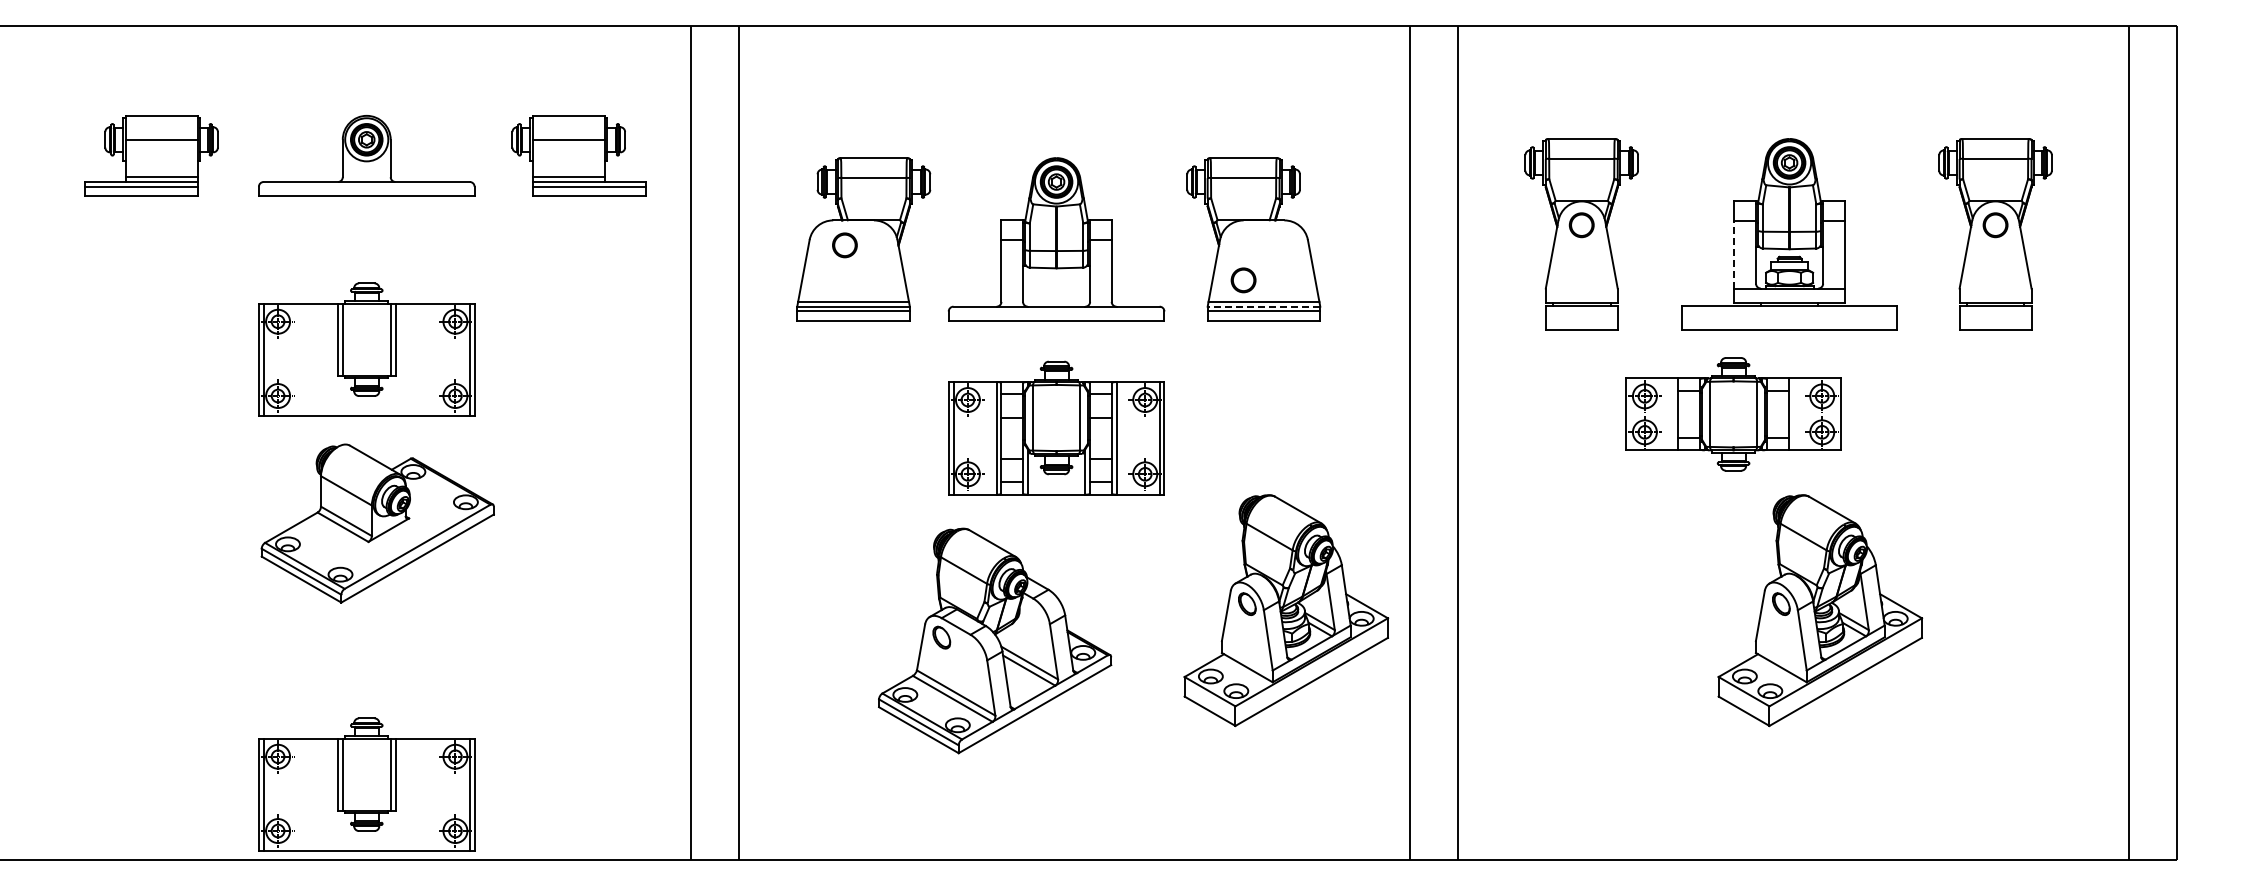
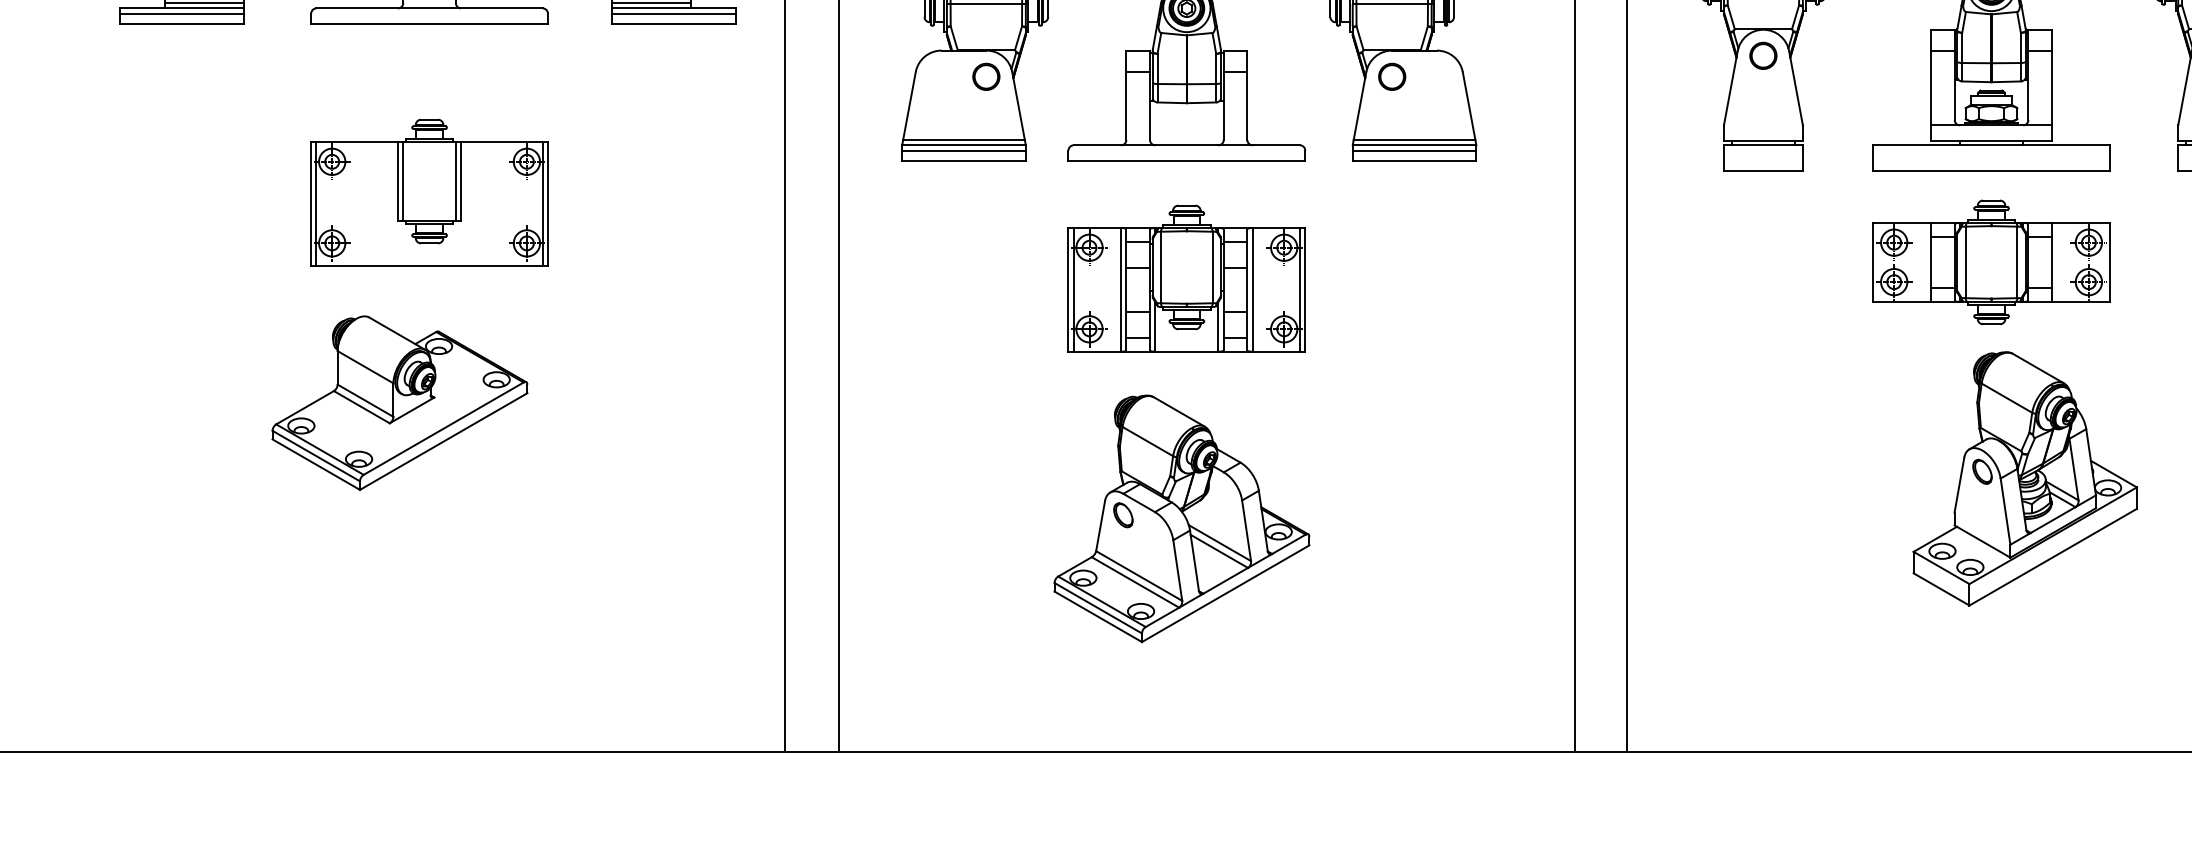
part: (844, 245) -> (985, 77), moved
line: (1734, 254) -> (1931, 88), dashed -> solid
part: (1243, 280) -> (1392, 77), moved
line: (1263, 306) -> (1414, 145), dashed -> solid
part: (1733, 414) -> (1991, 262), moved
part: (377, 523) -> (399, 403), moved
part: (1286, 610) -> (1439, 478), removed
part: (995, 640) -> (1182, 518), moved
part: (366, 784) -> (429, 669), removed

